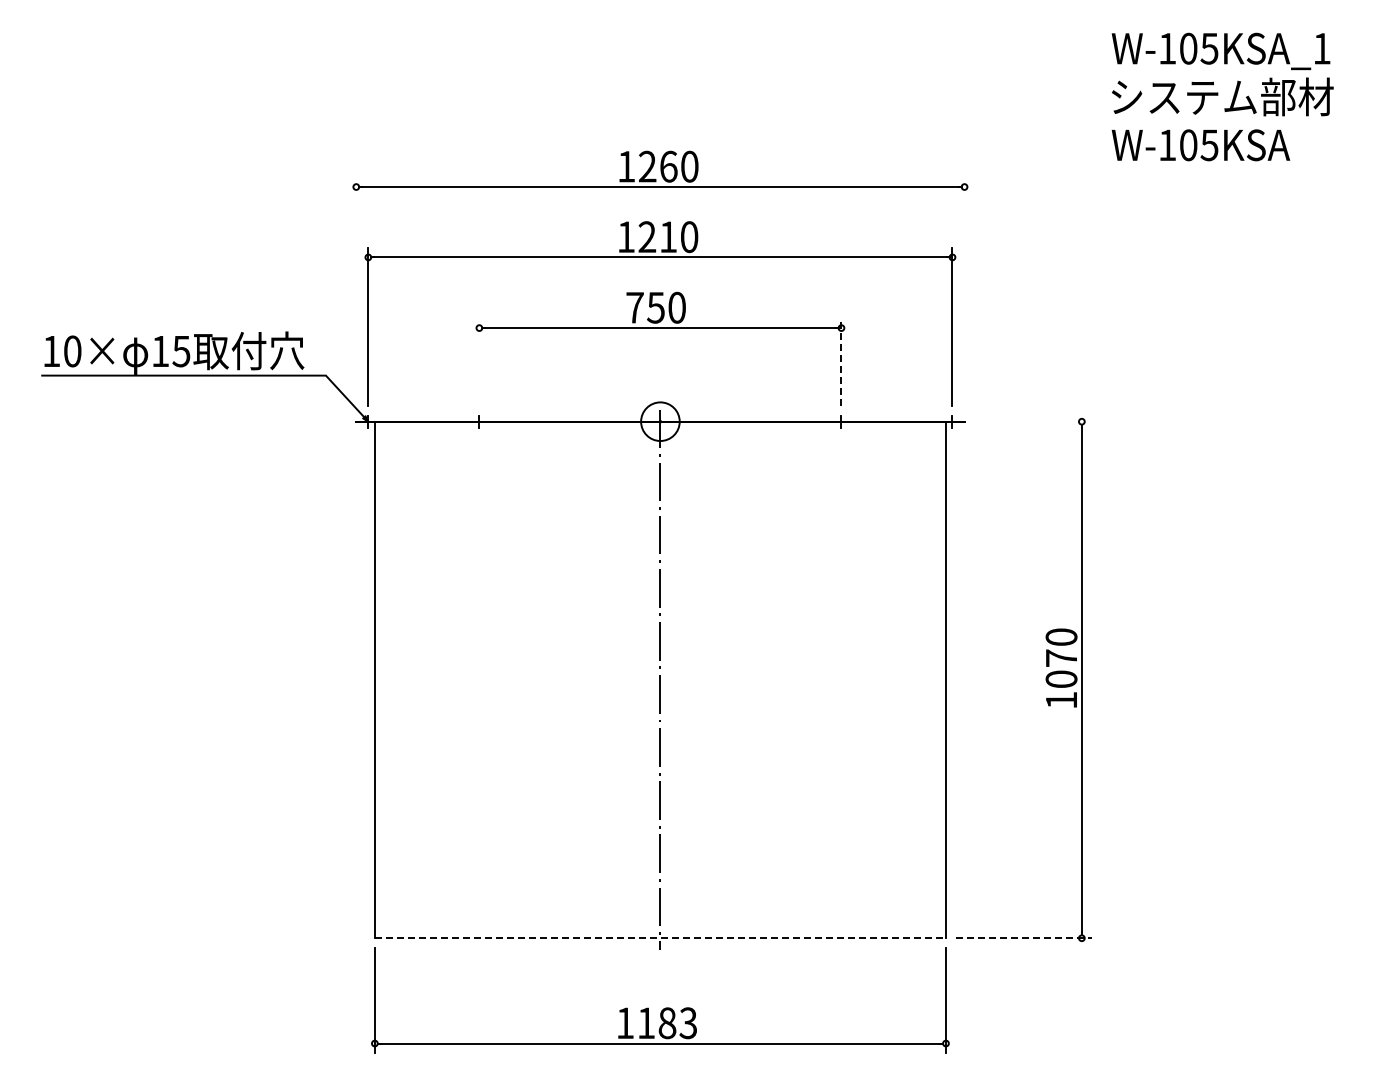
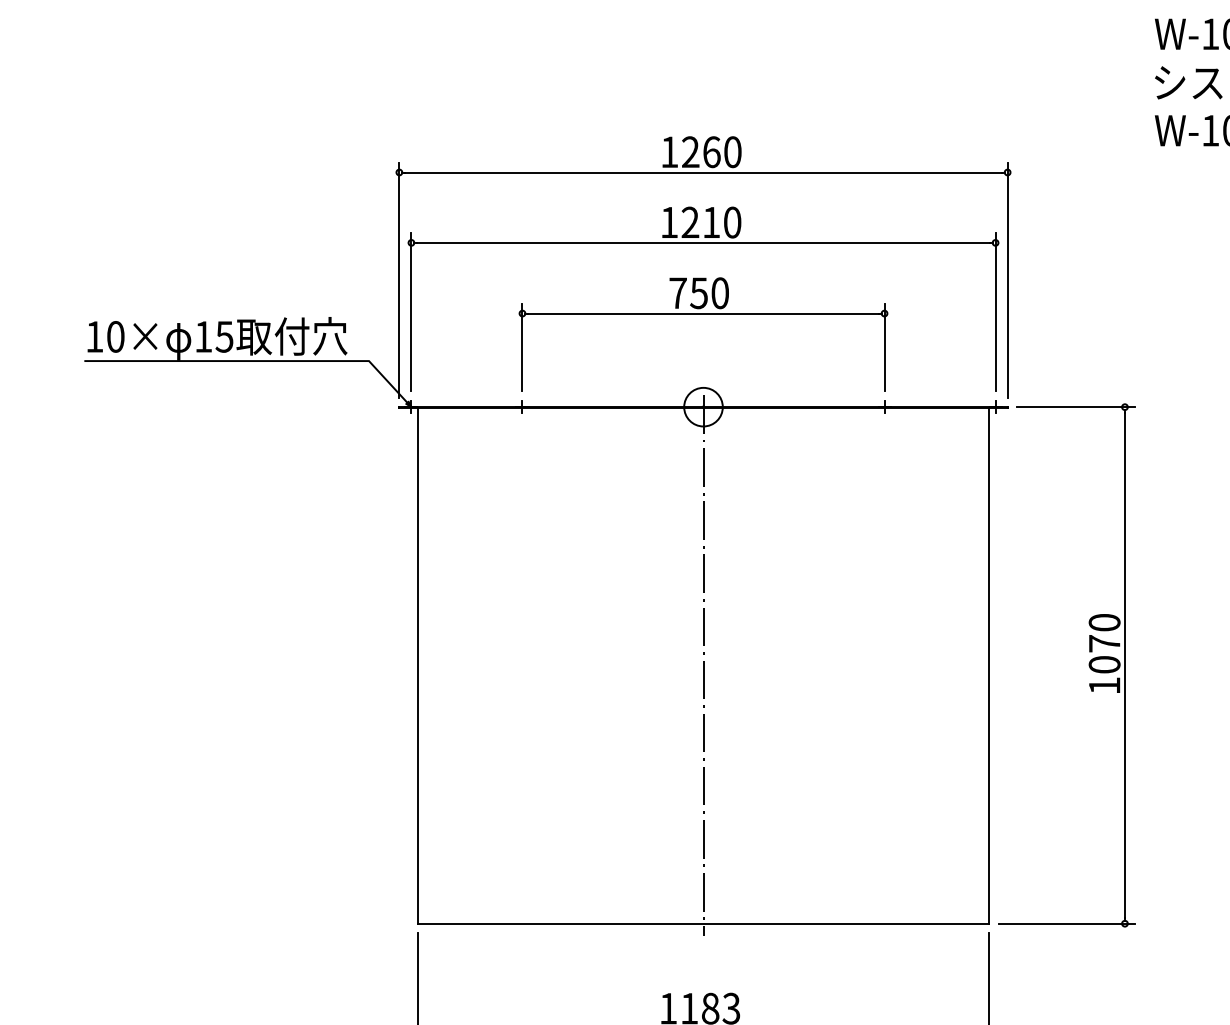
line: (356, 294) -> (399, 279), added
line: (964, 294) -> (1007, 279), added
line: (479, 362) -> (522, 347), added
line: (841, 362) -> (884, 347), dashed -> solid
line: (1032, 421) -> (1075, 406), added
line: (660, 938) -> (703, 923), dashed -> solid
line: (1023, 938) -> (1066, 923), dashed -> solid

